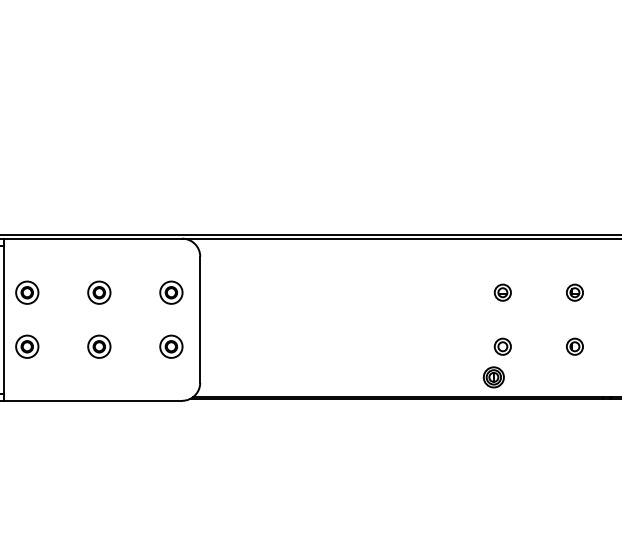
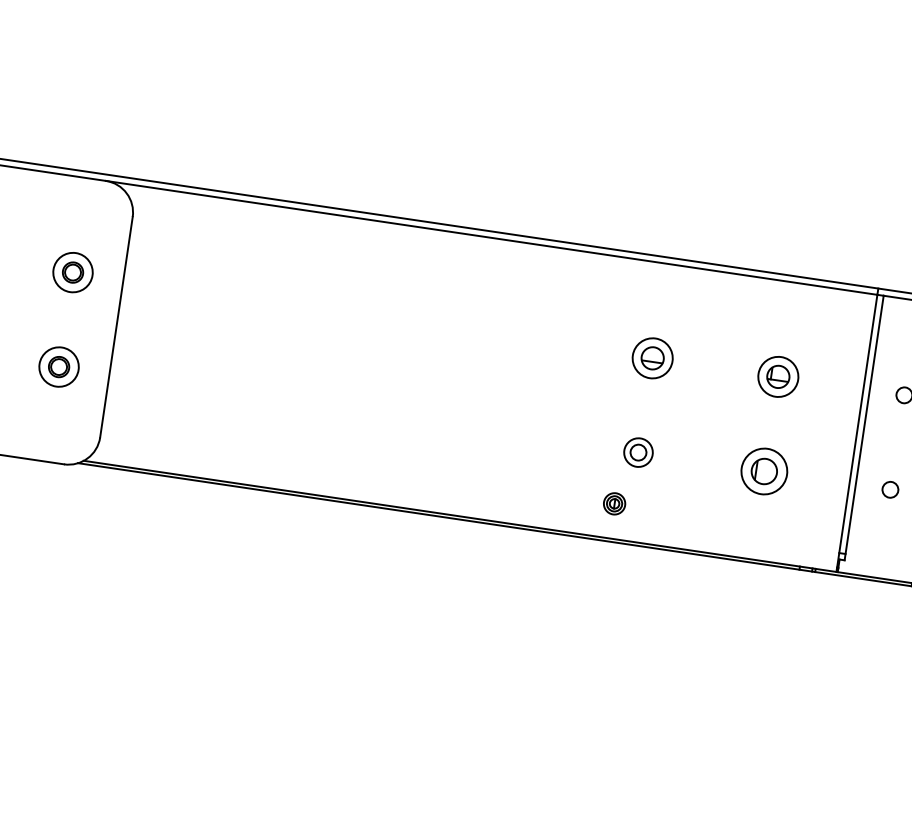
part: (502, 292) -> (651, 357), size x1.4
part: (574, 292) -> (777, 376), size x1.4
part: (574, 346) -> (763, 470), size x1.6
part: (493, 377) -> (614, 503), size x0.6

